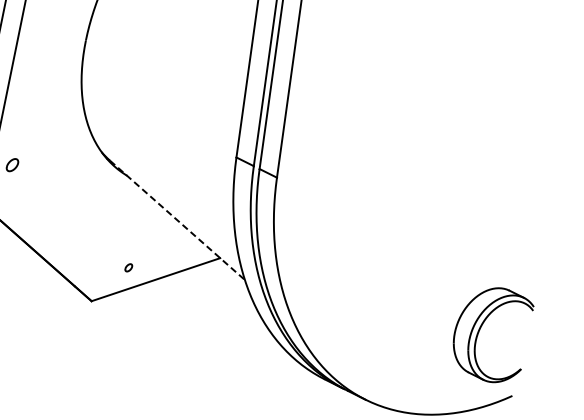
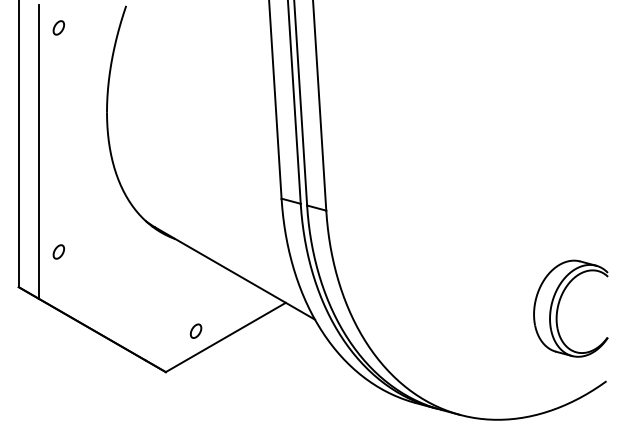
line: (177, 220) -> (235, 273), dashed -> solid
part: (129, 267) -> (196, 330), size x1.67
part: (481, 328) -> (559, 305), moved

